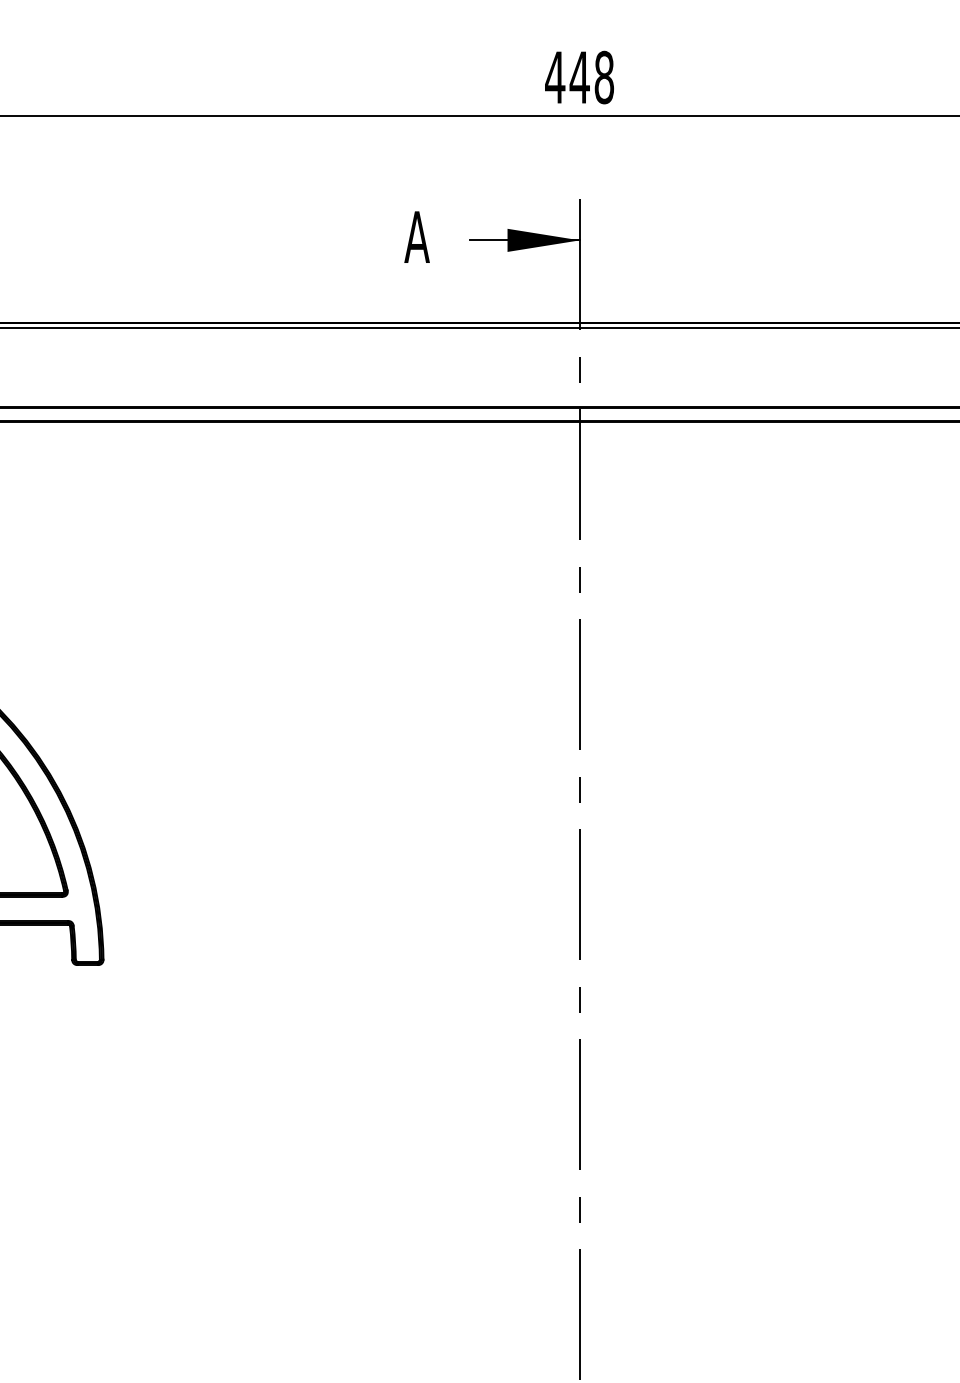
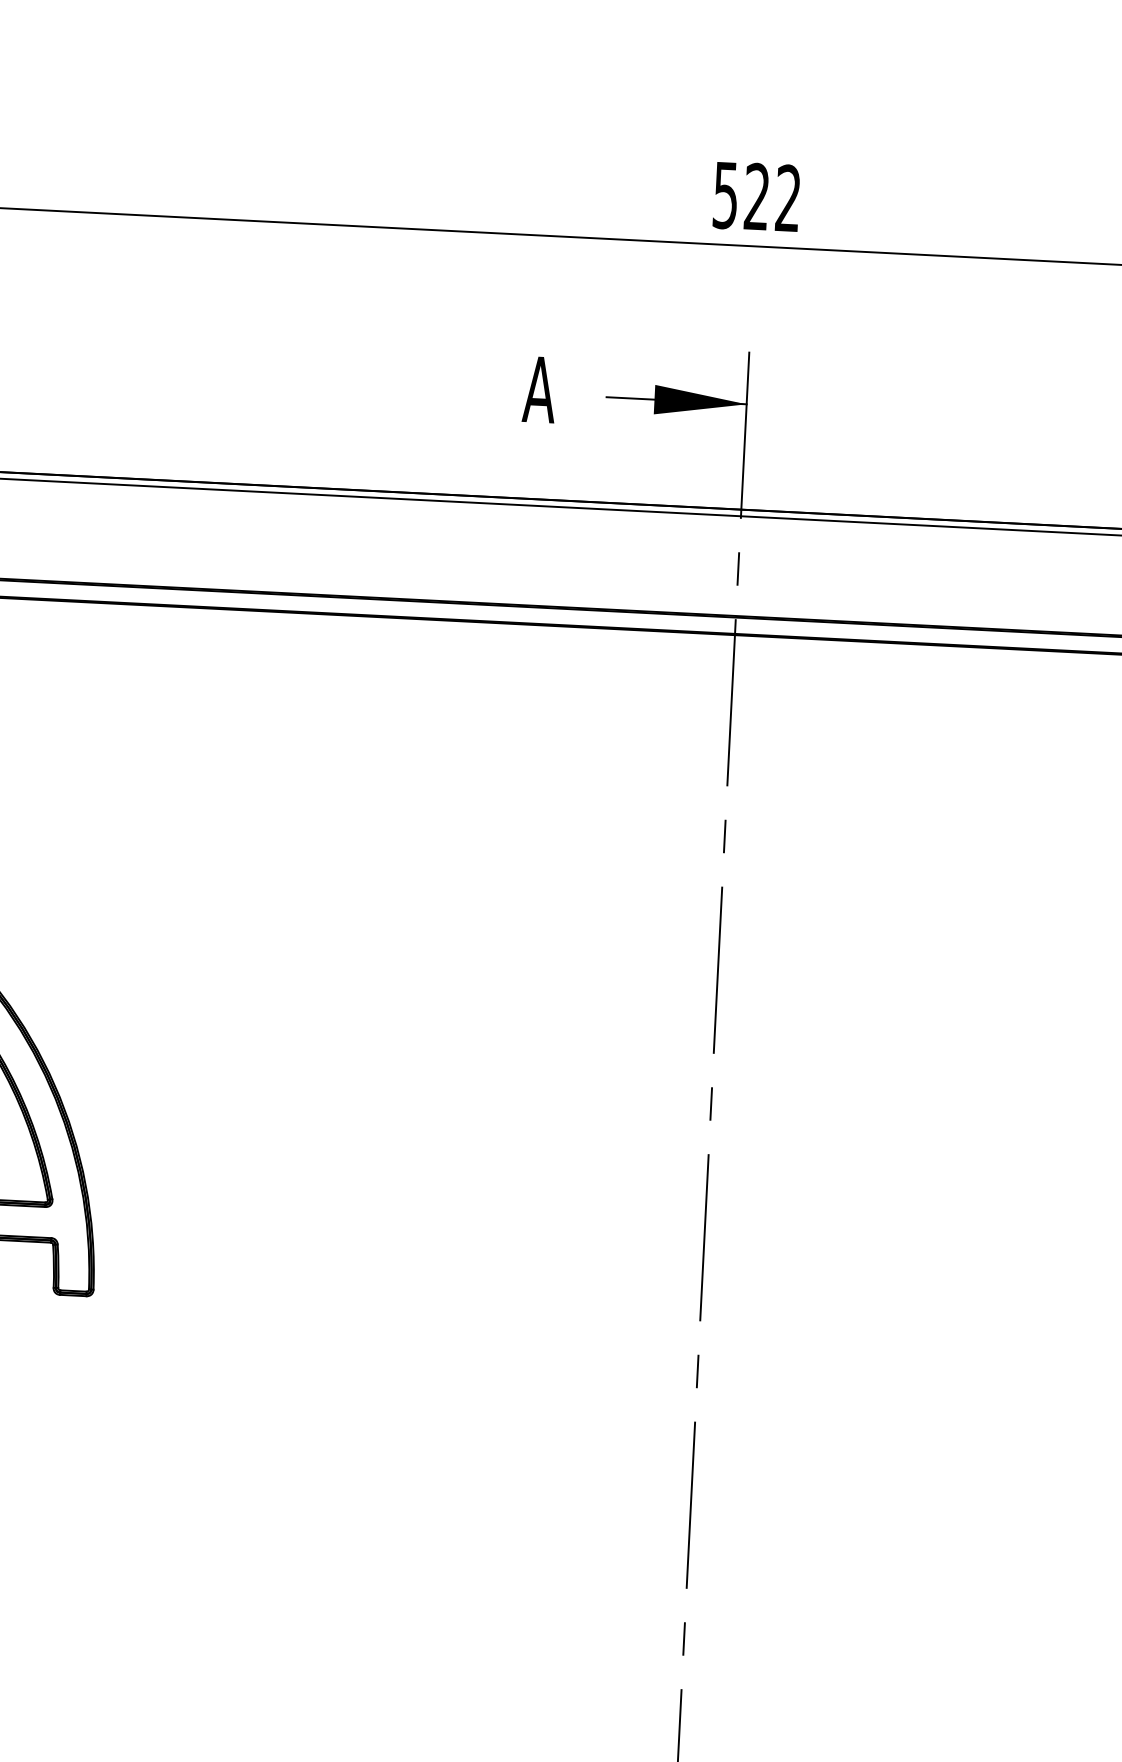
text: (579, 77) -> (756, 196), 448 -> 522

